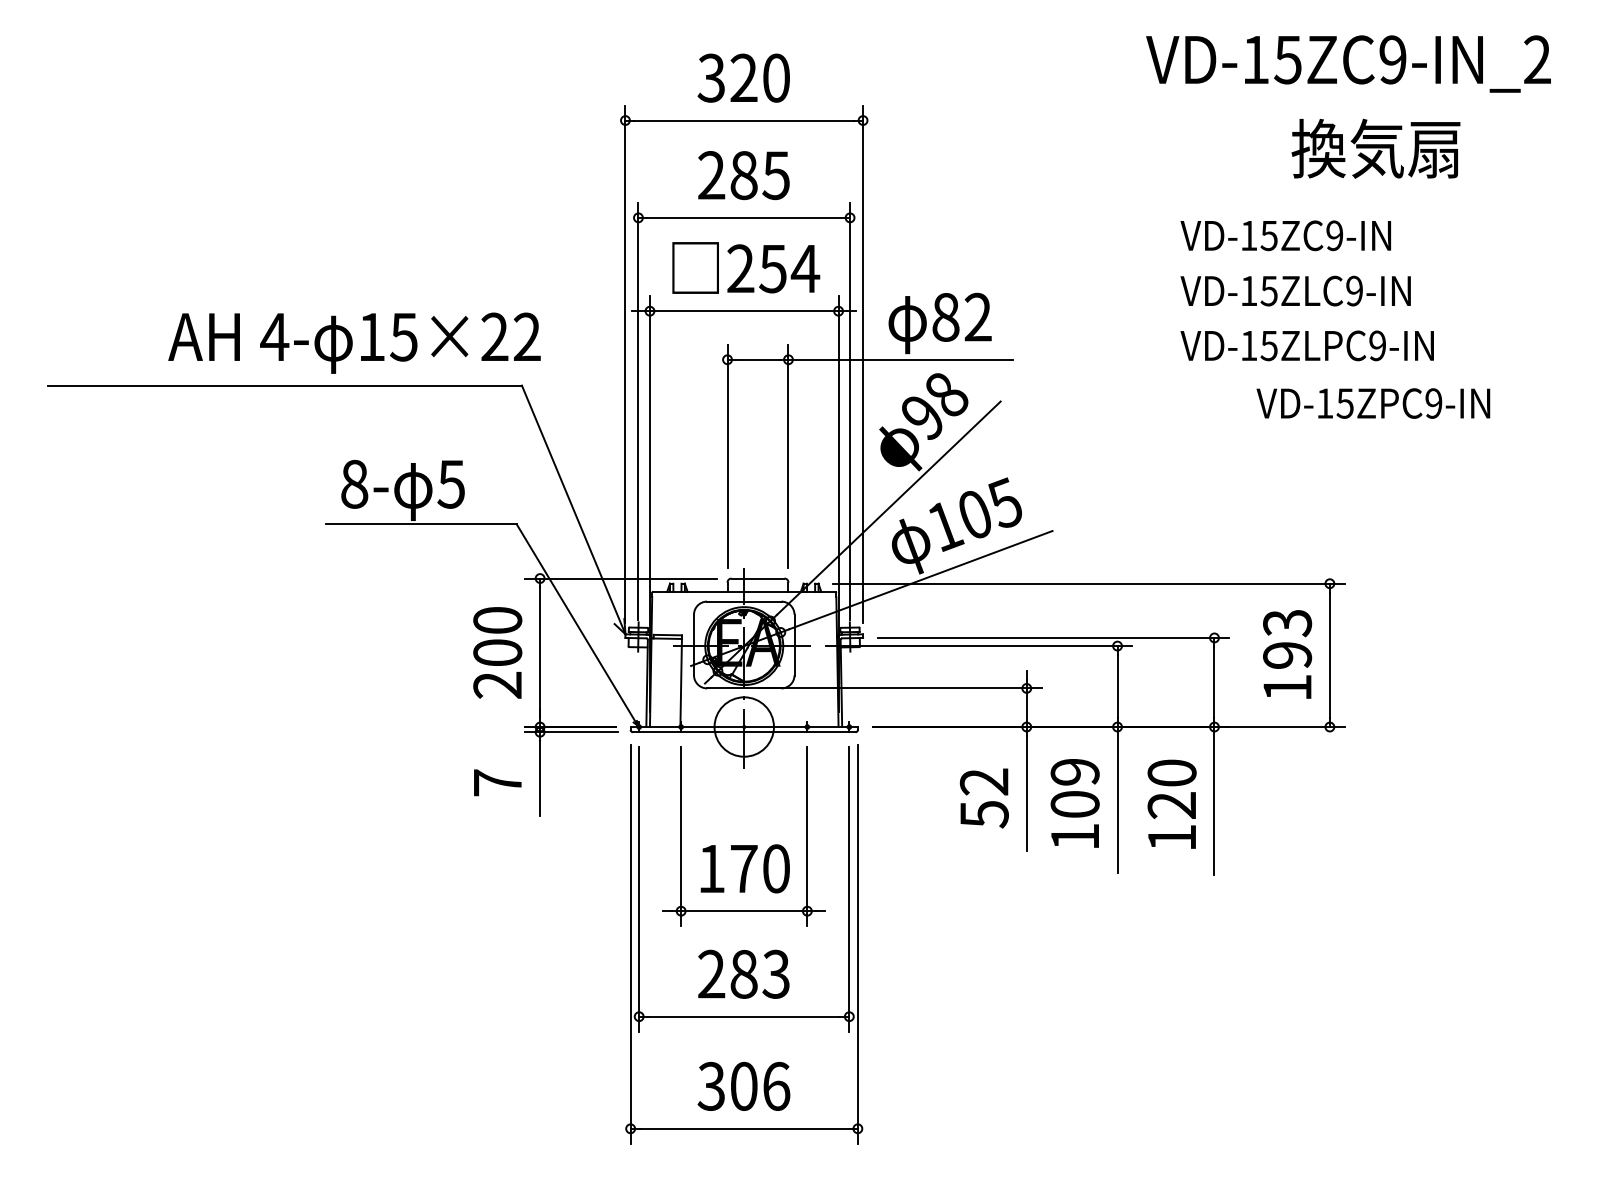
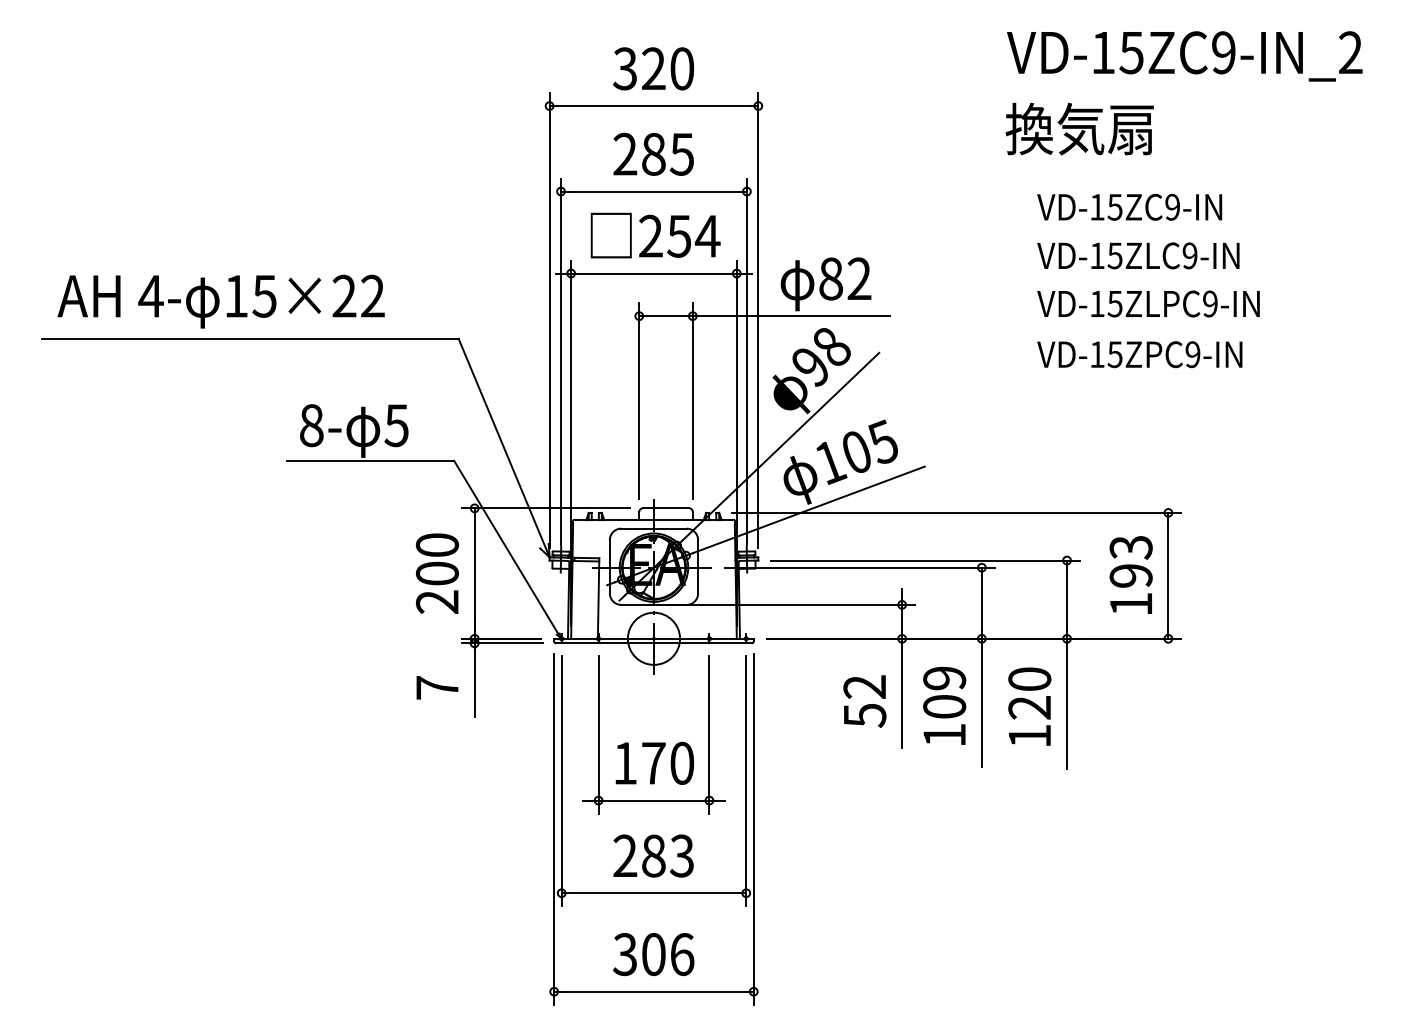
text: (1375, 148) -> (1079, 128), moved
text: (354, 342) -> (221, 301), moved
text: (1373, 403) -> (1139, 354), moved

